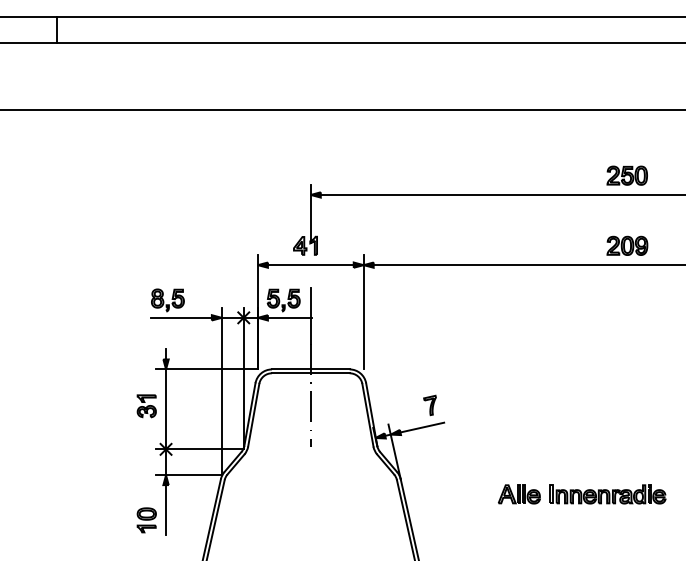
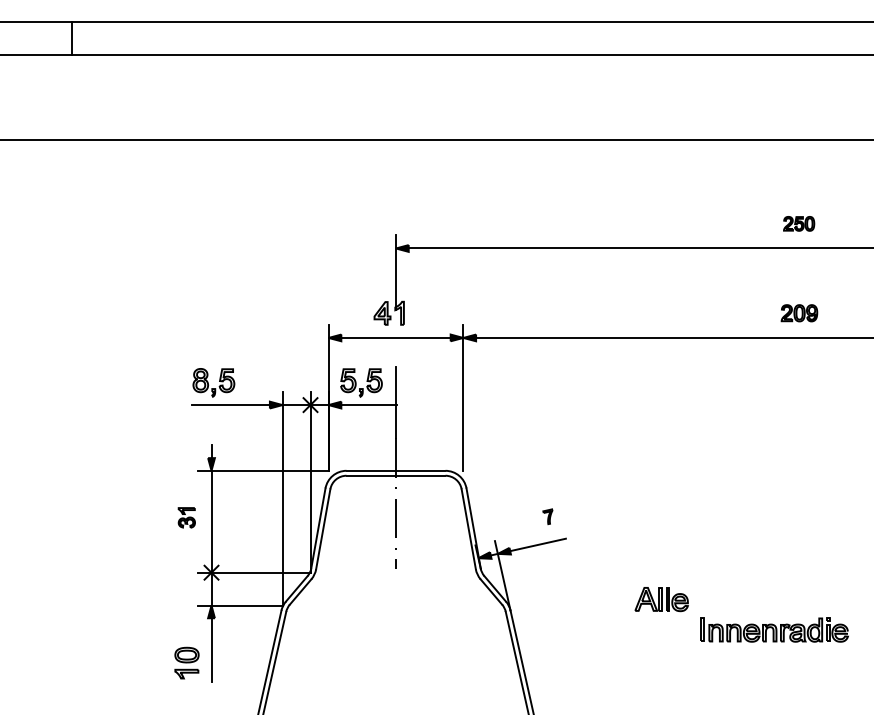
part: (626, 175) -> (798, 223), size x0.6
part: (627, 245) -> (799, 312), size x0.7
part: (429, 405) -> (547, 516), size x0.6
part: (146, 406) -> (186, 518), size x0.7
part: (519, 494) -> (661, 599), moved

